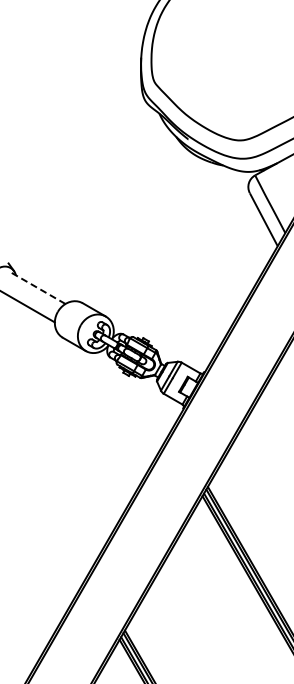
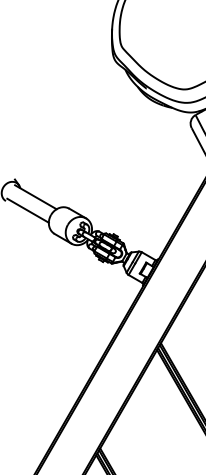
line: (37, 287) -> (36, 197), dashed -> solid

